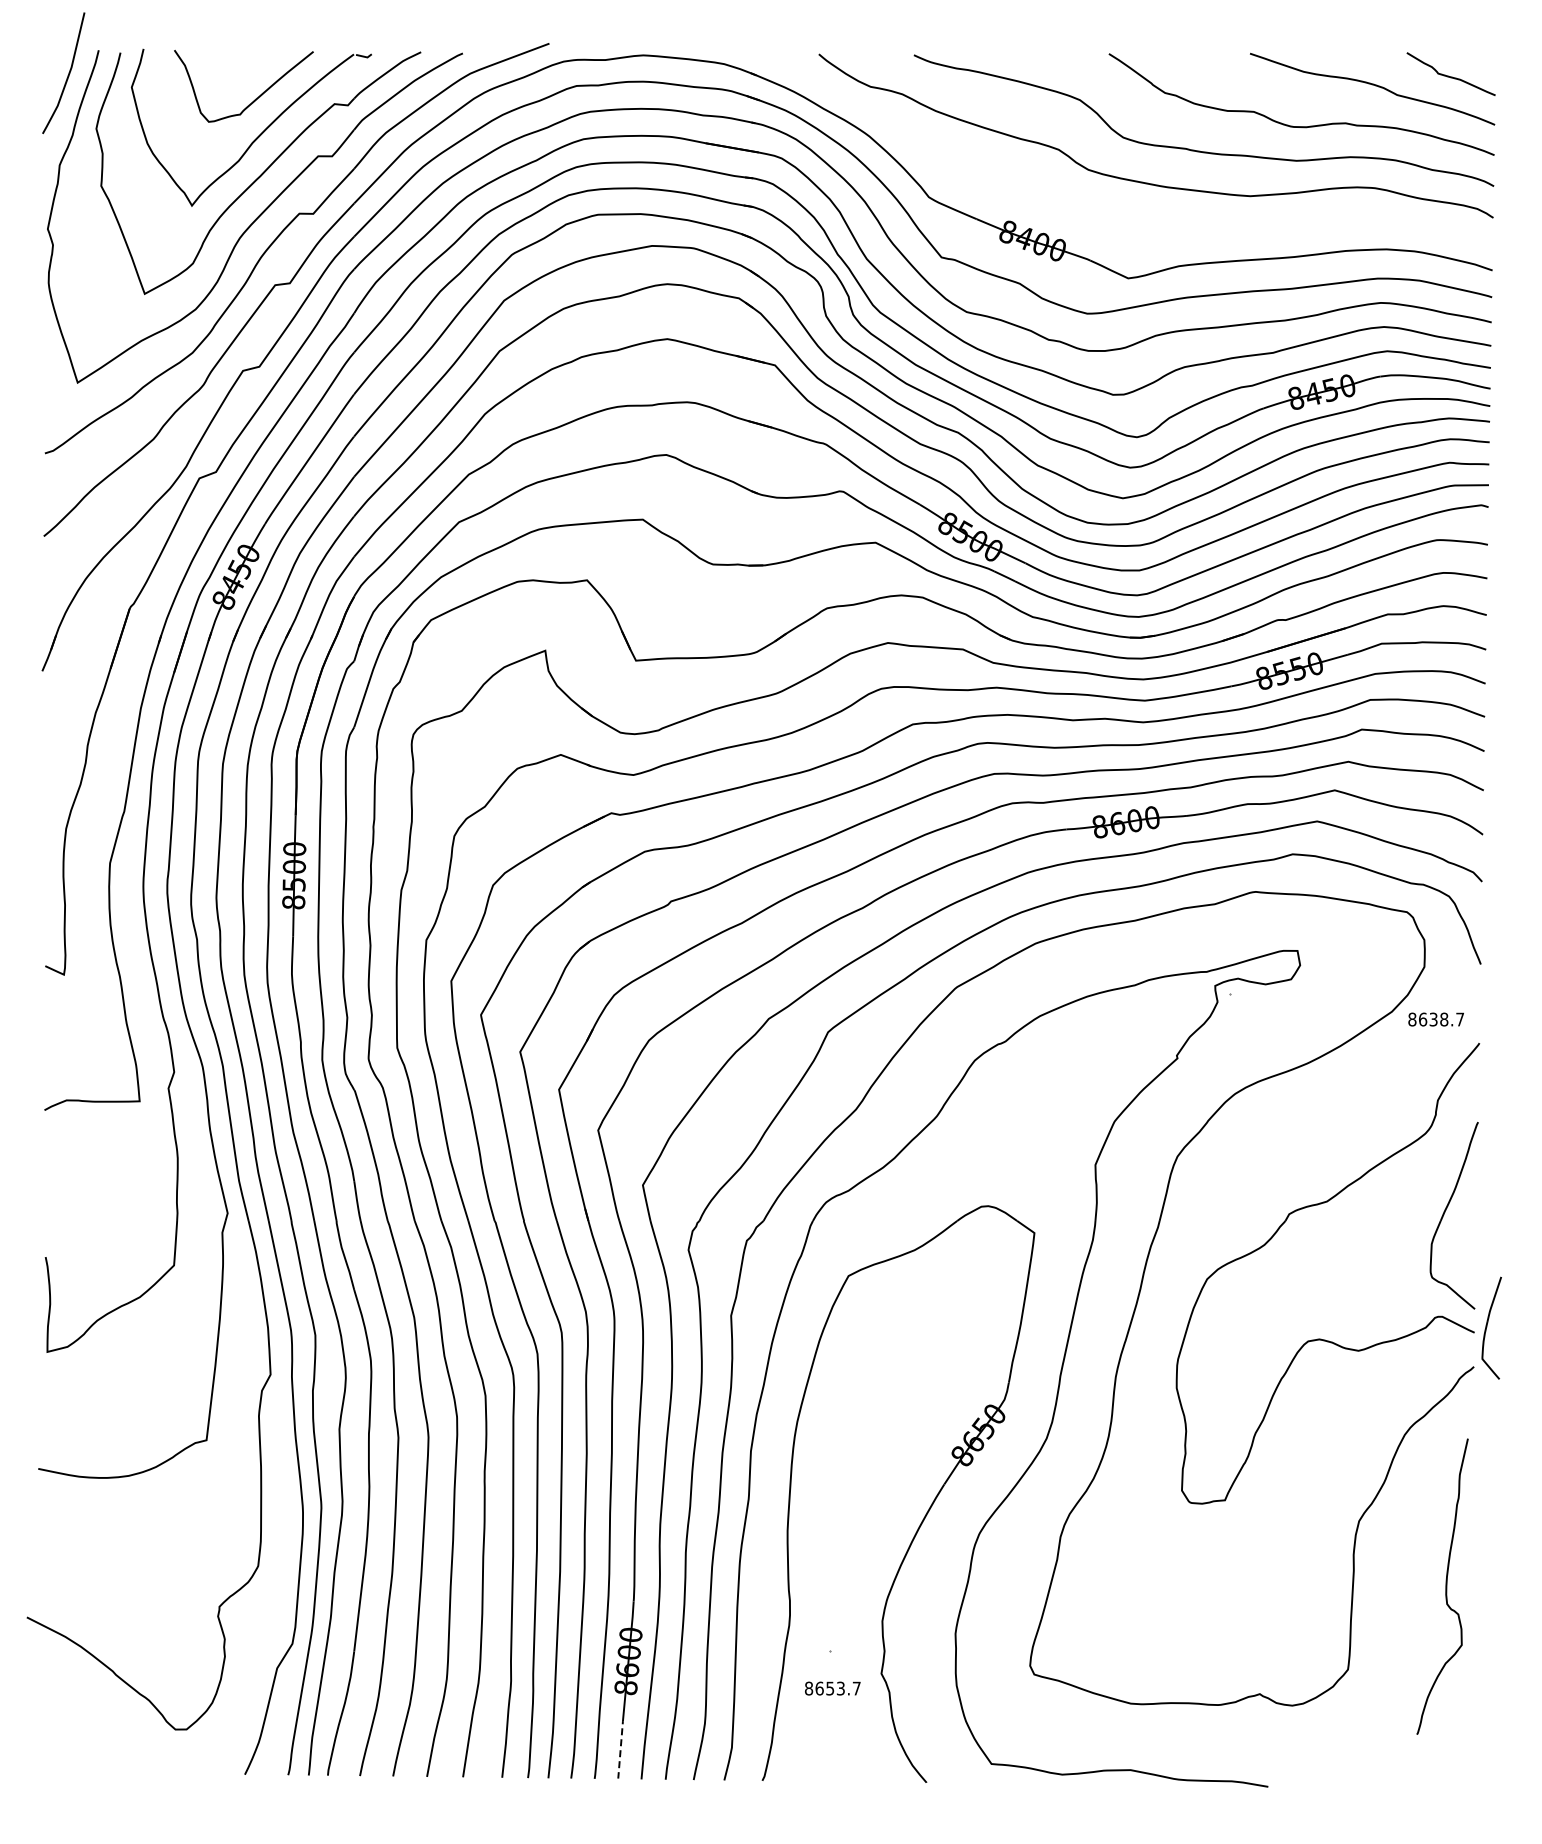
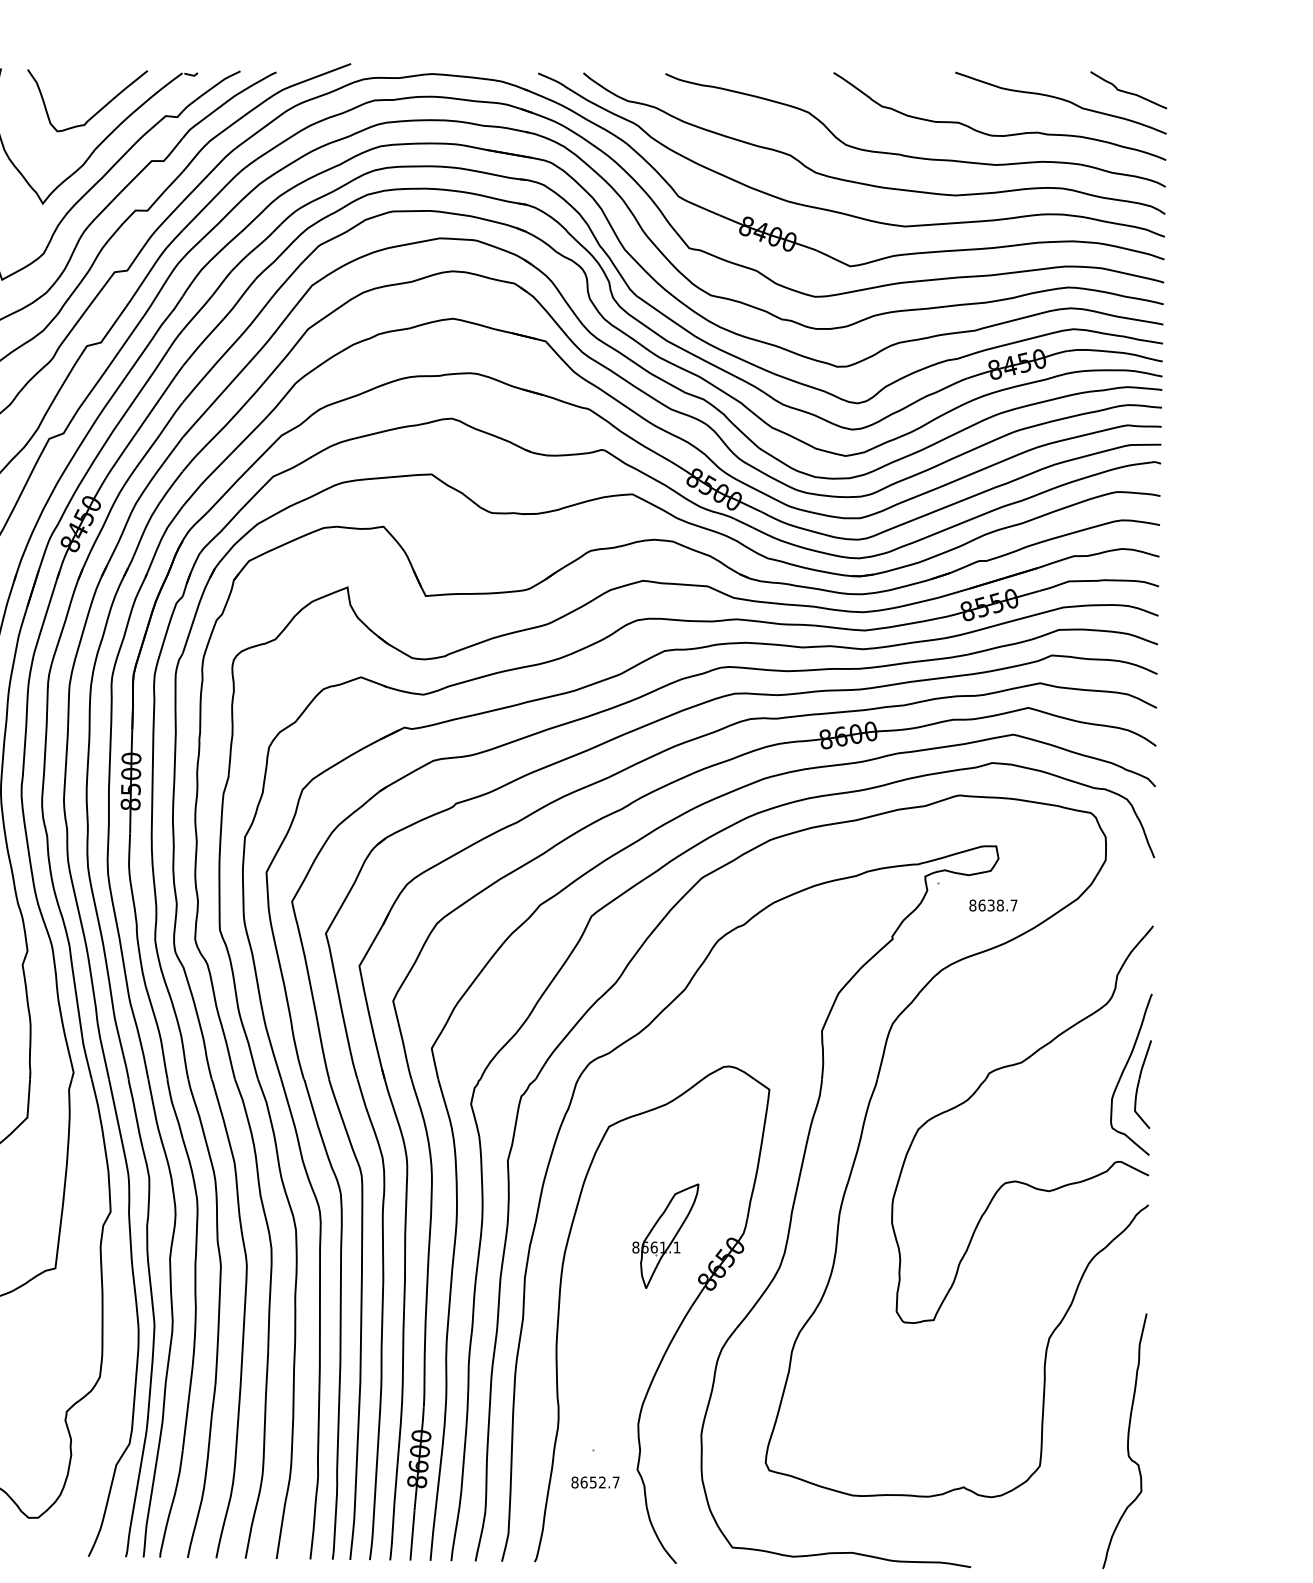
curve: (1113, 214) -> (837, 211), added
text: (1435, 1019) -> (992, 905), moved
part: (1491, 1327) -> (1142, 1084), moved
part: (914, 1402) -> (665, 1235), added
curve: (1445, 1586) -> (1127, 1441), moved
text: (840, 1688) -> (602, 1482), 8653.7 -> 8652.7
line: (620, 1749) -> (412, 1535), dashed -> solid

